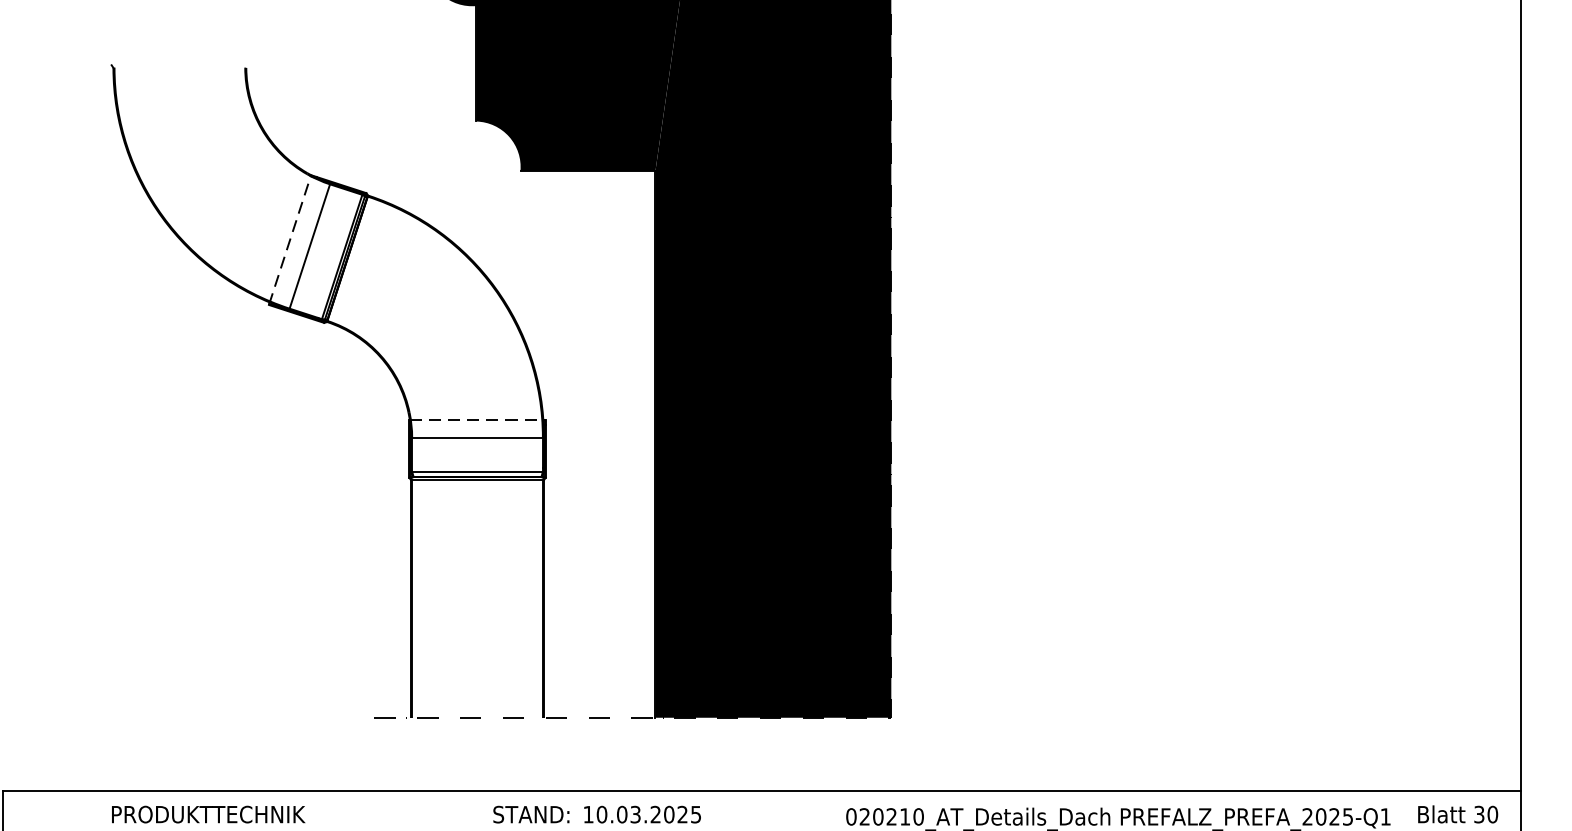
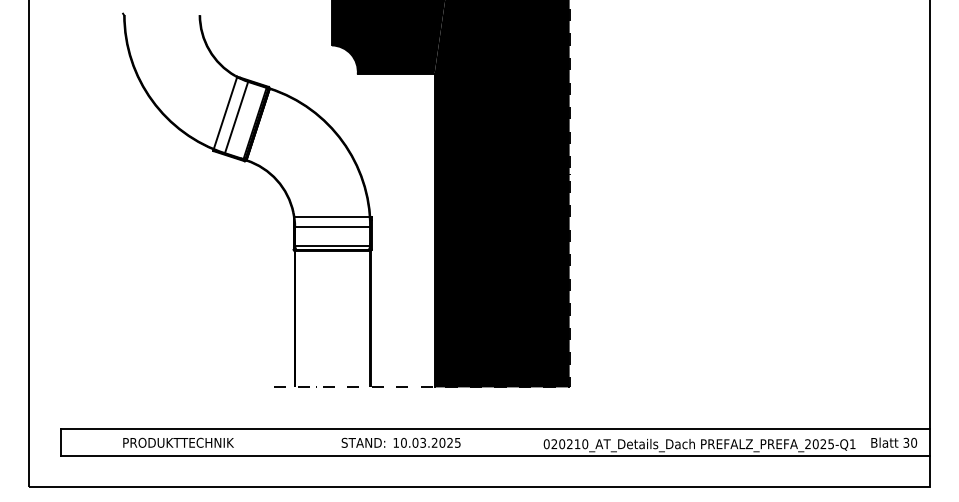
line: (290, 239) -> (225, 113), dashed -> solid
line: (479, 419) -> (333, 216), dashed -> solid

